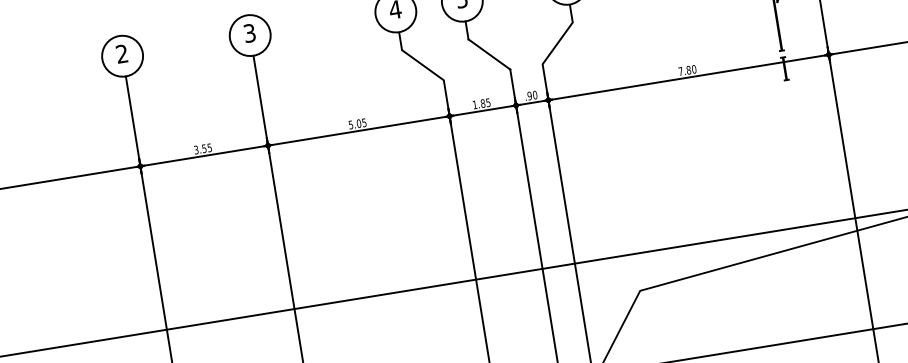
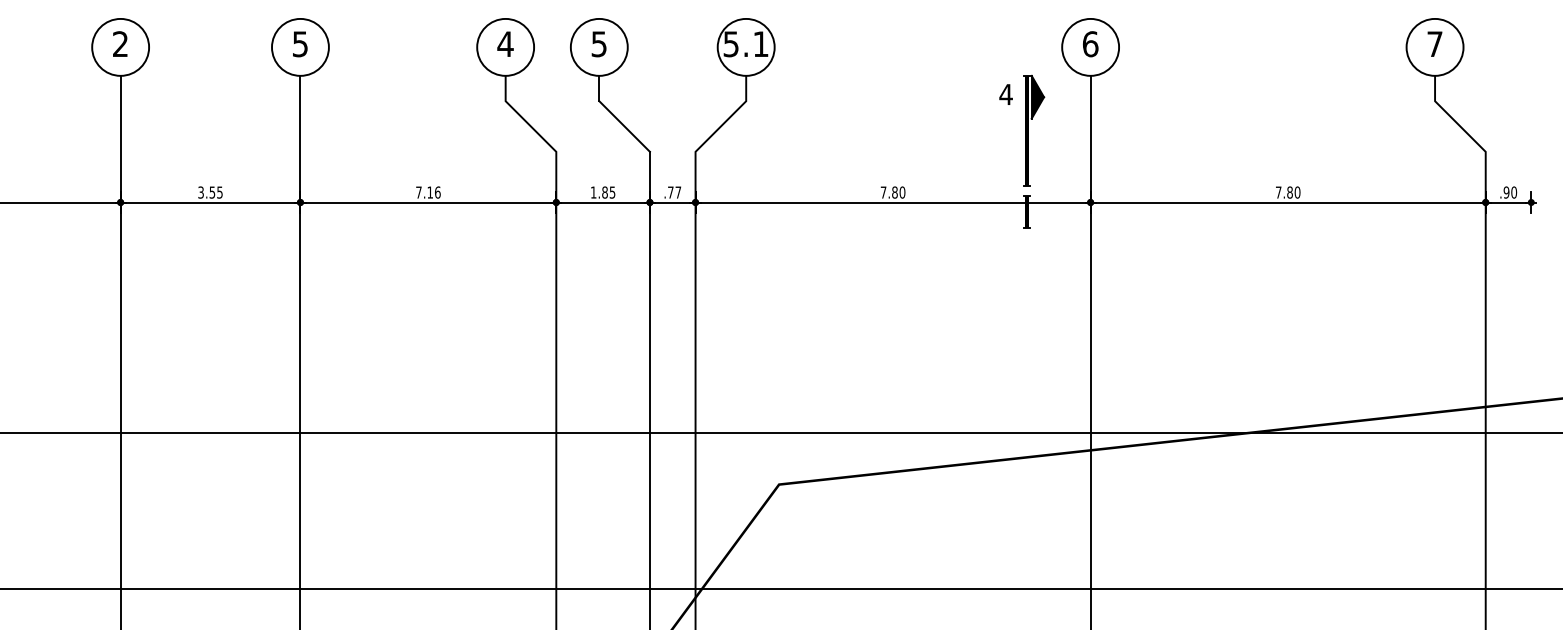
text: (249, 32) -> (300, 43), 3 -> 5
text: (532, 95) -> (674, 192), .90 -> .77
text: (357, 123) -> (428, 192), 5.05 -> 7.16

